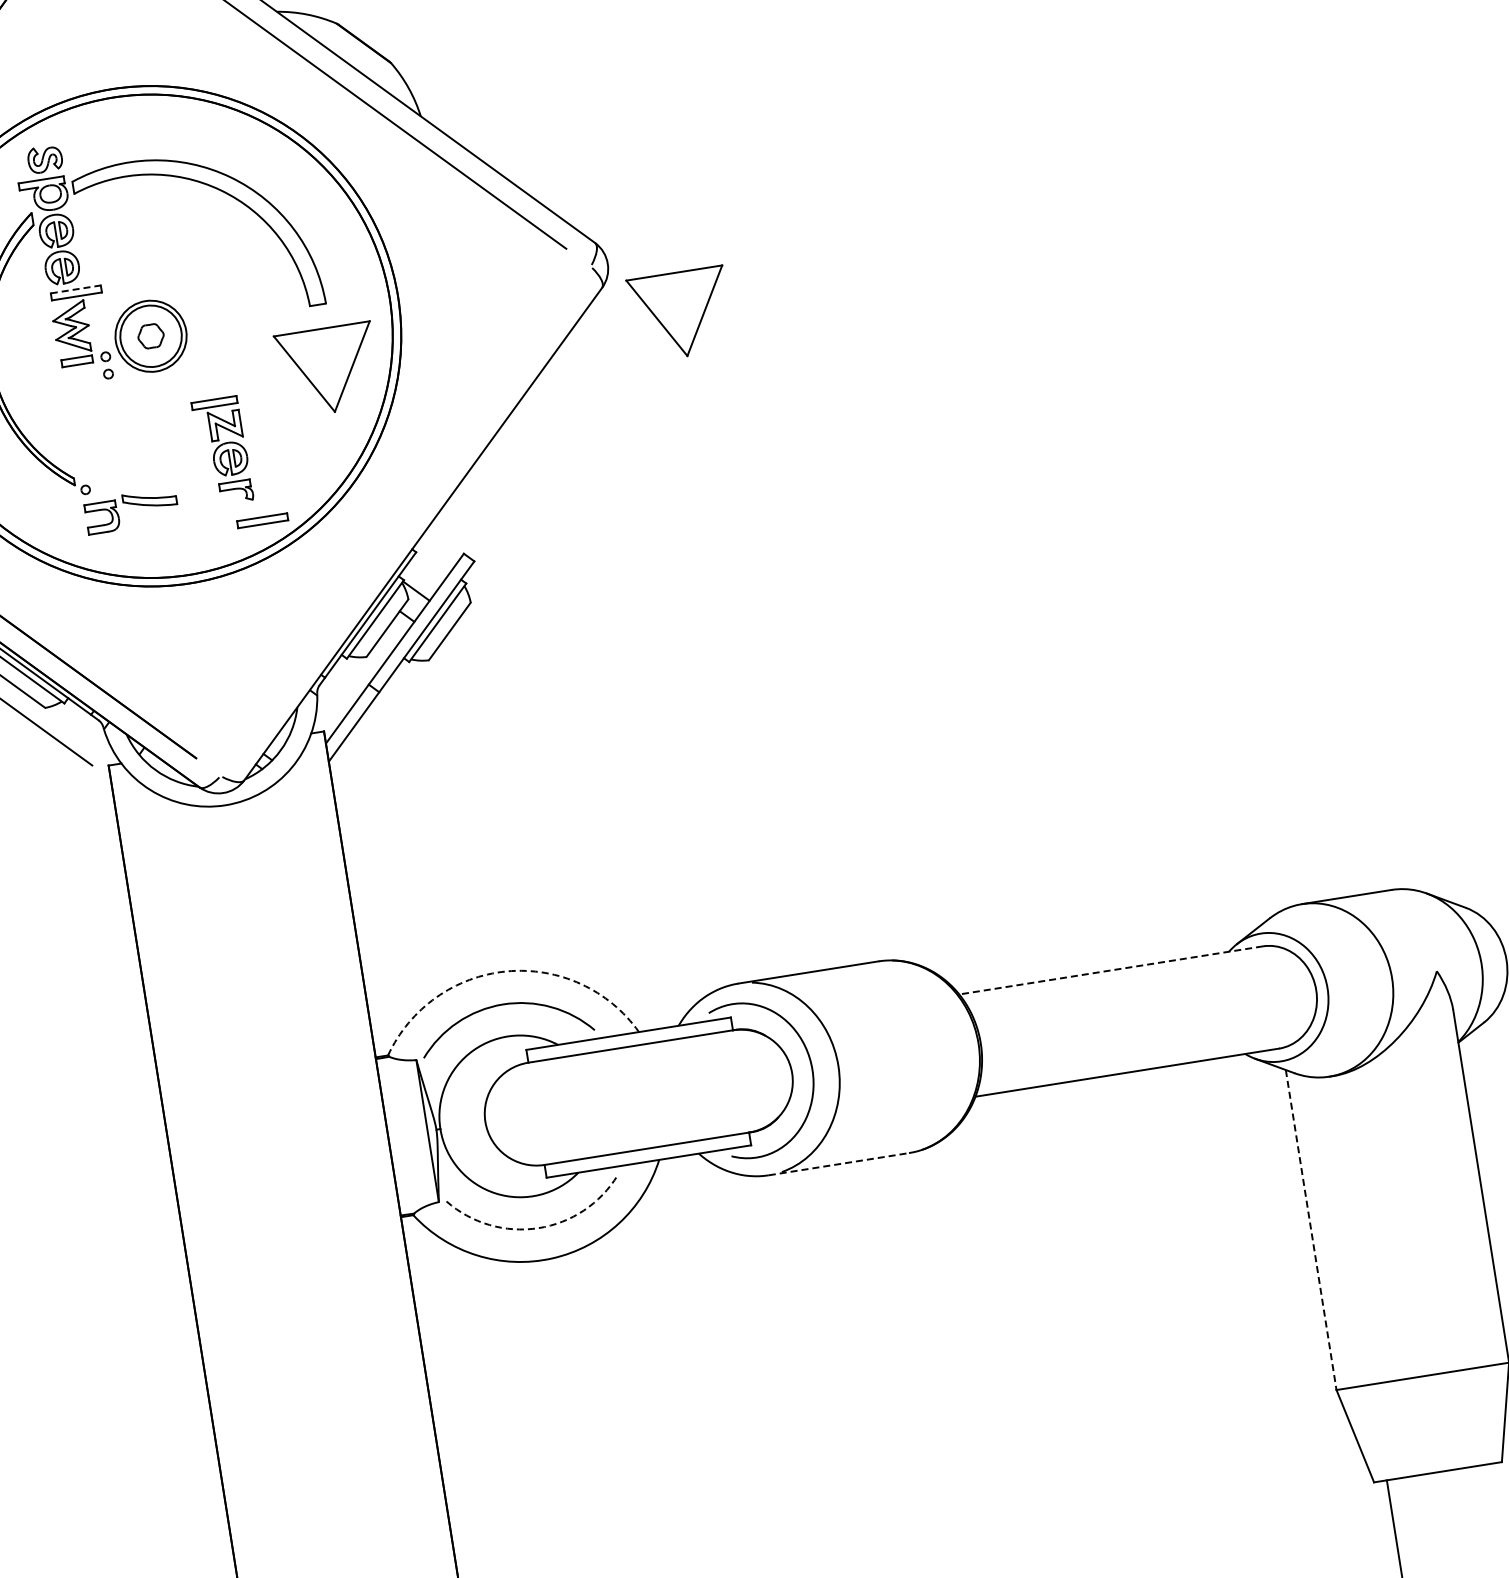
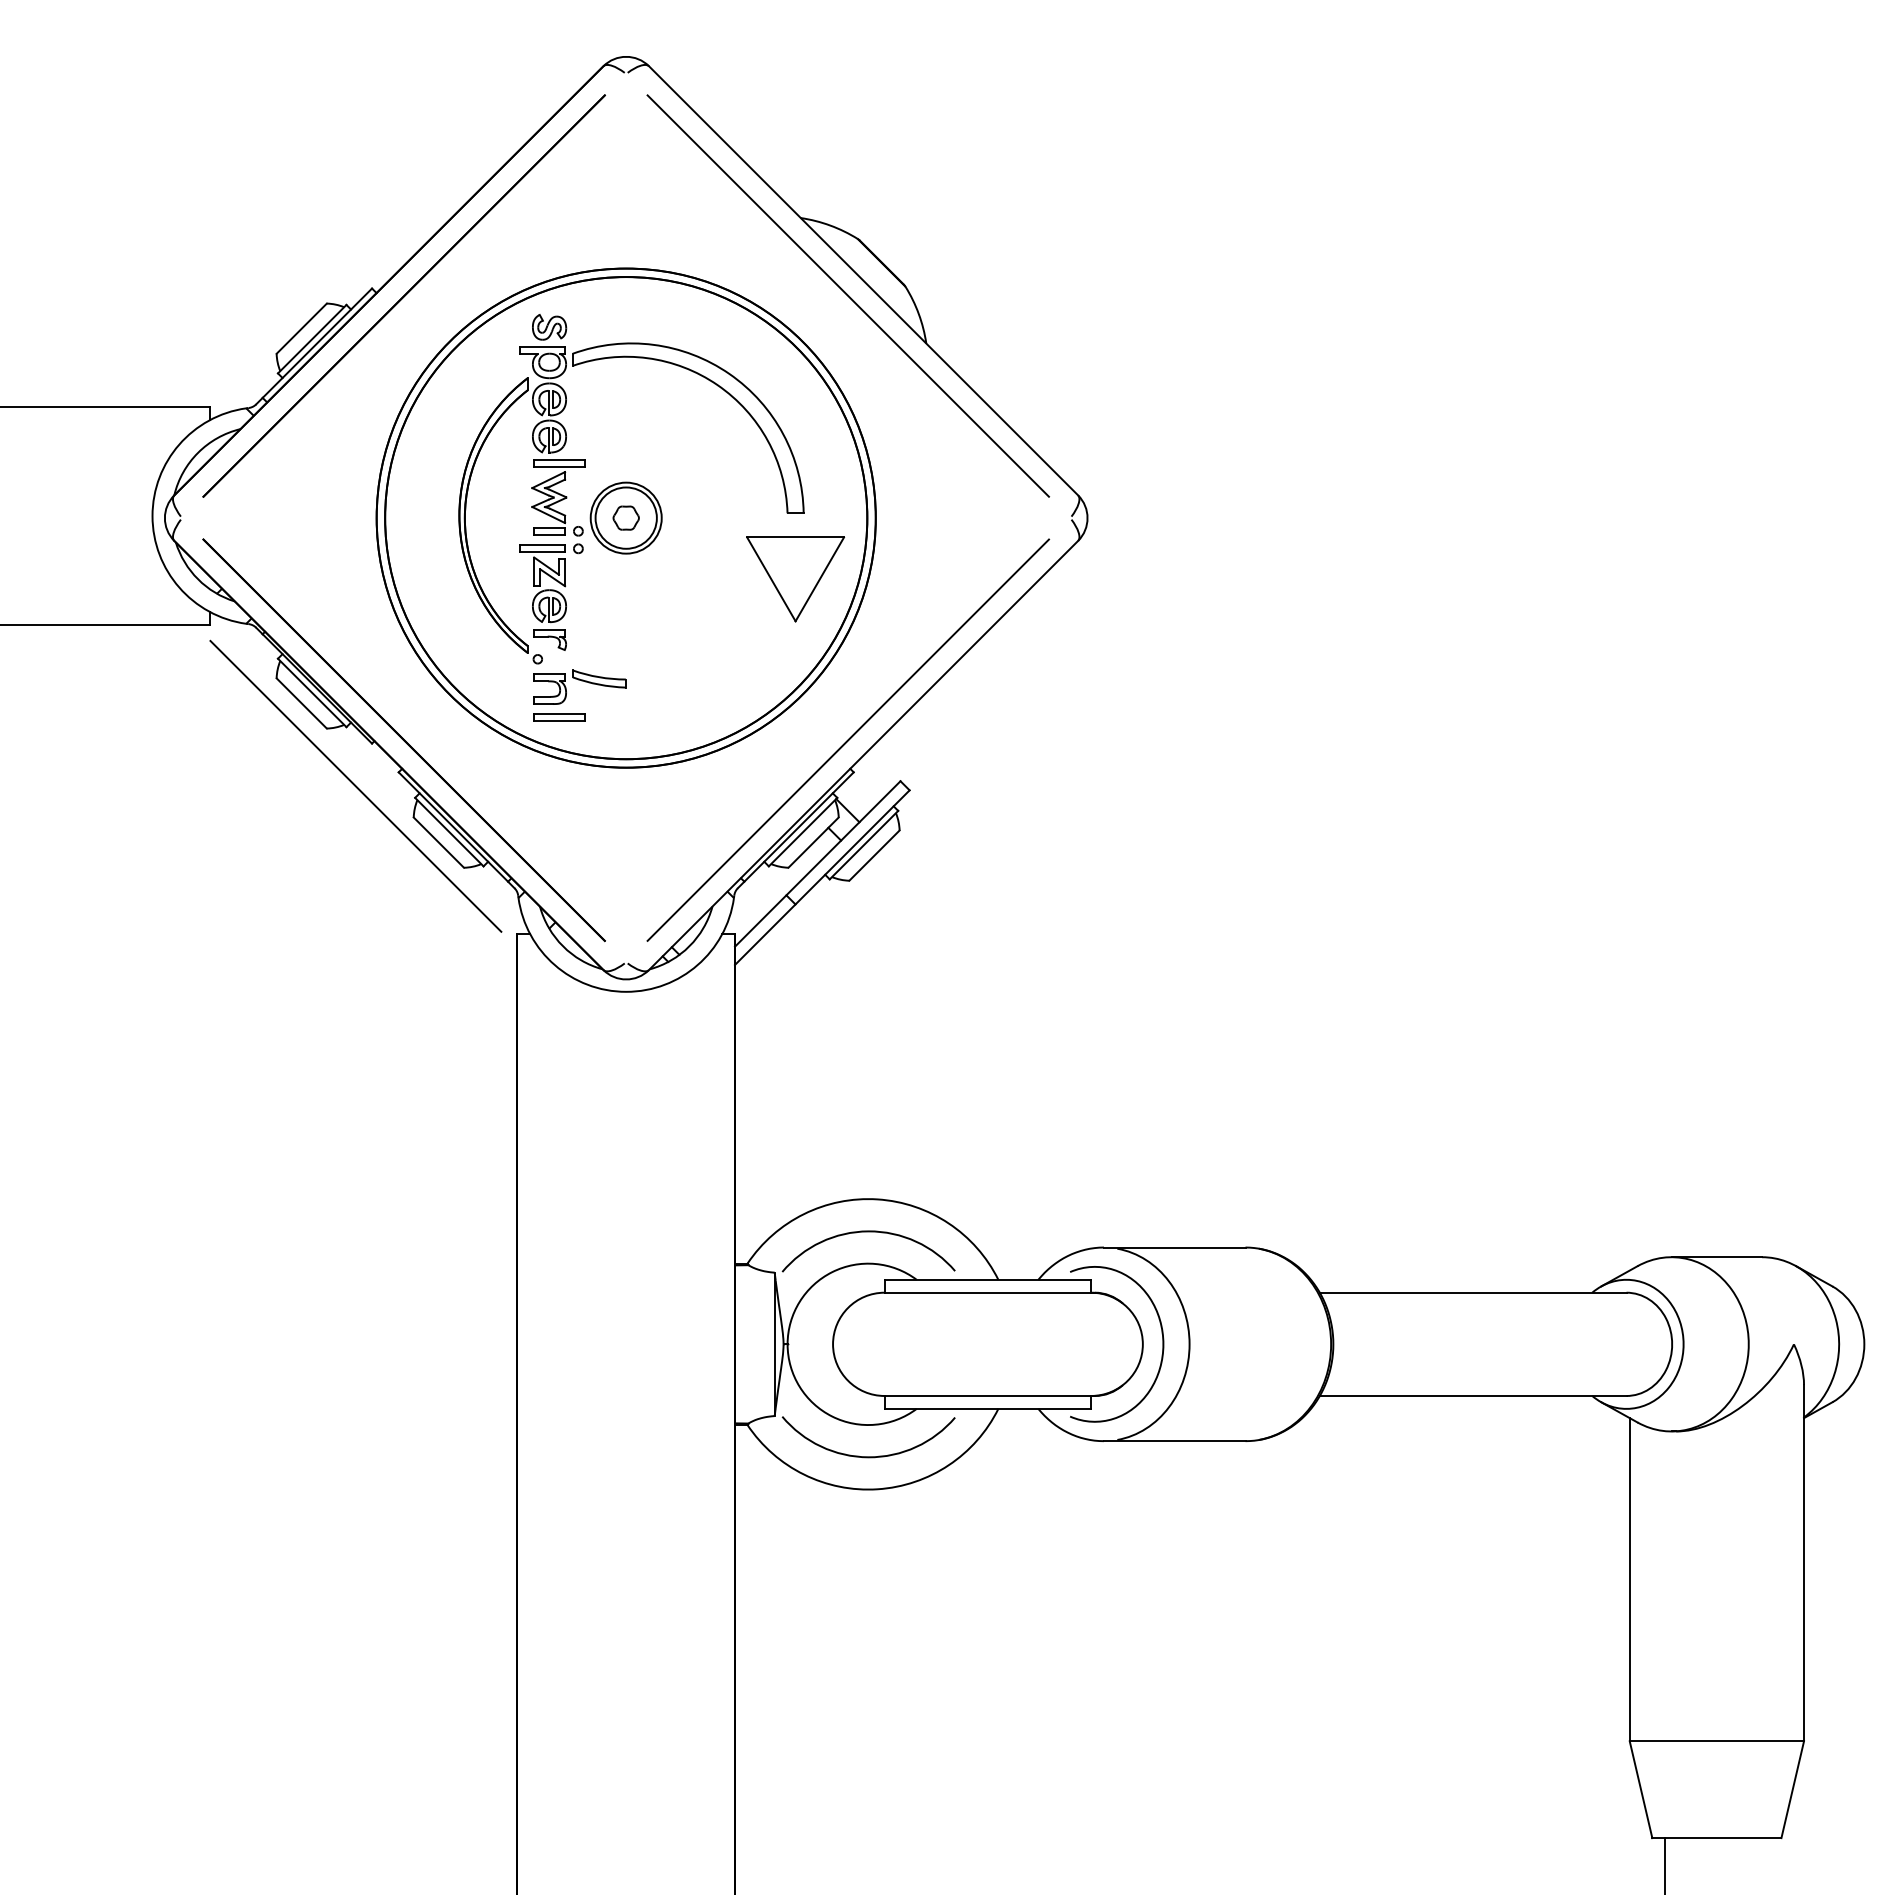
line: (75, 289) -> (559, 460), dashed -> solid
part: (680, 314) -> (1151, 579), removed
part: (222, 451) -> (542, 597), moved
part: (262, 520) -> (559, 717), moved
line: (404, 520) -> (847, 739), added
line: (1110, 970) -> (1472, 1292), dashed -> solid
arc: (506, 971) -> (877, 1199), dashed -> solid
line: (838, 1164) -> (1174, 1441), dashed -> solid
arc: (538, 1228) -> (868, 1457), dashed -> solid
line: (1310, 1229) -> (1629, 1579), dashed -> solid

